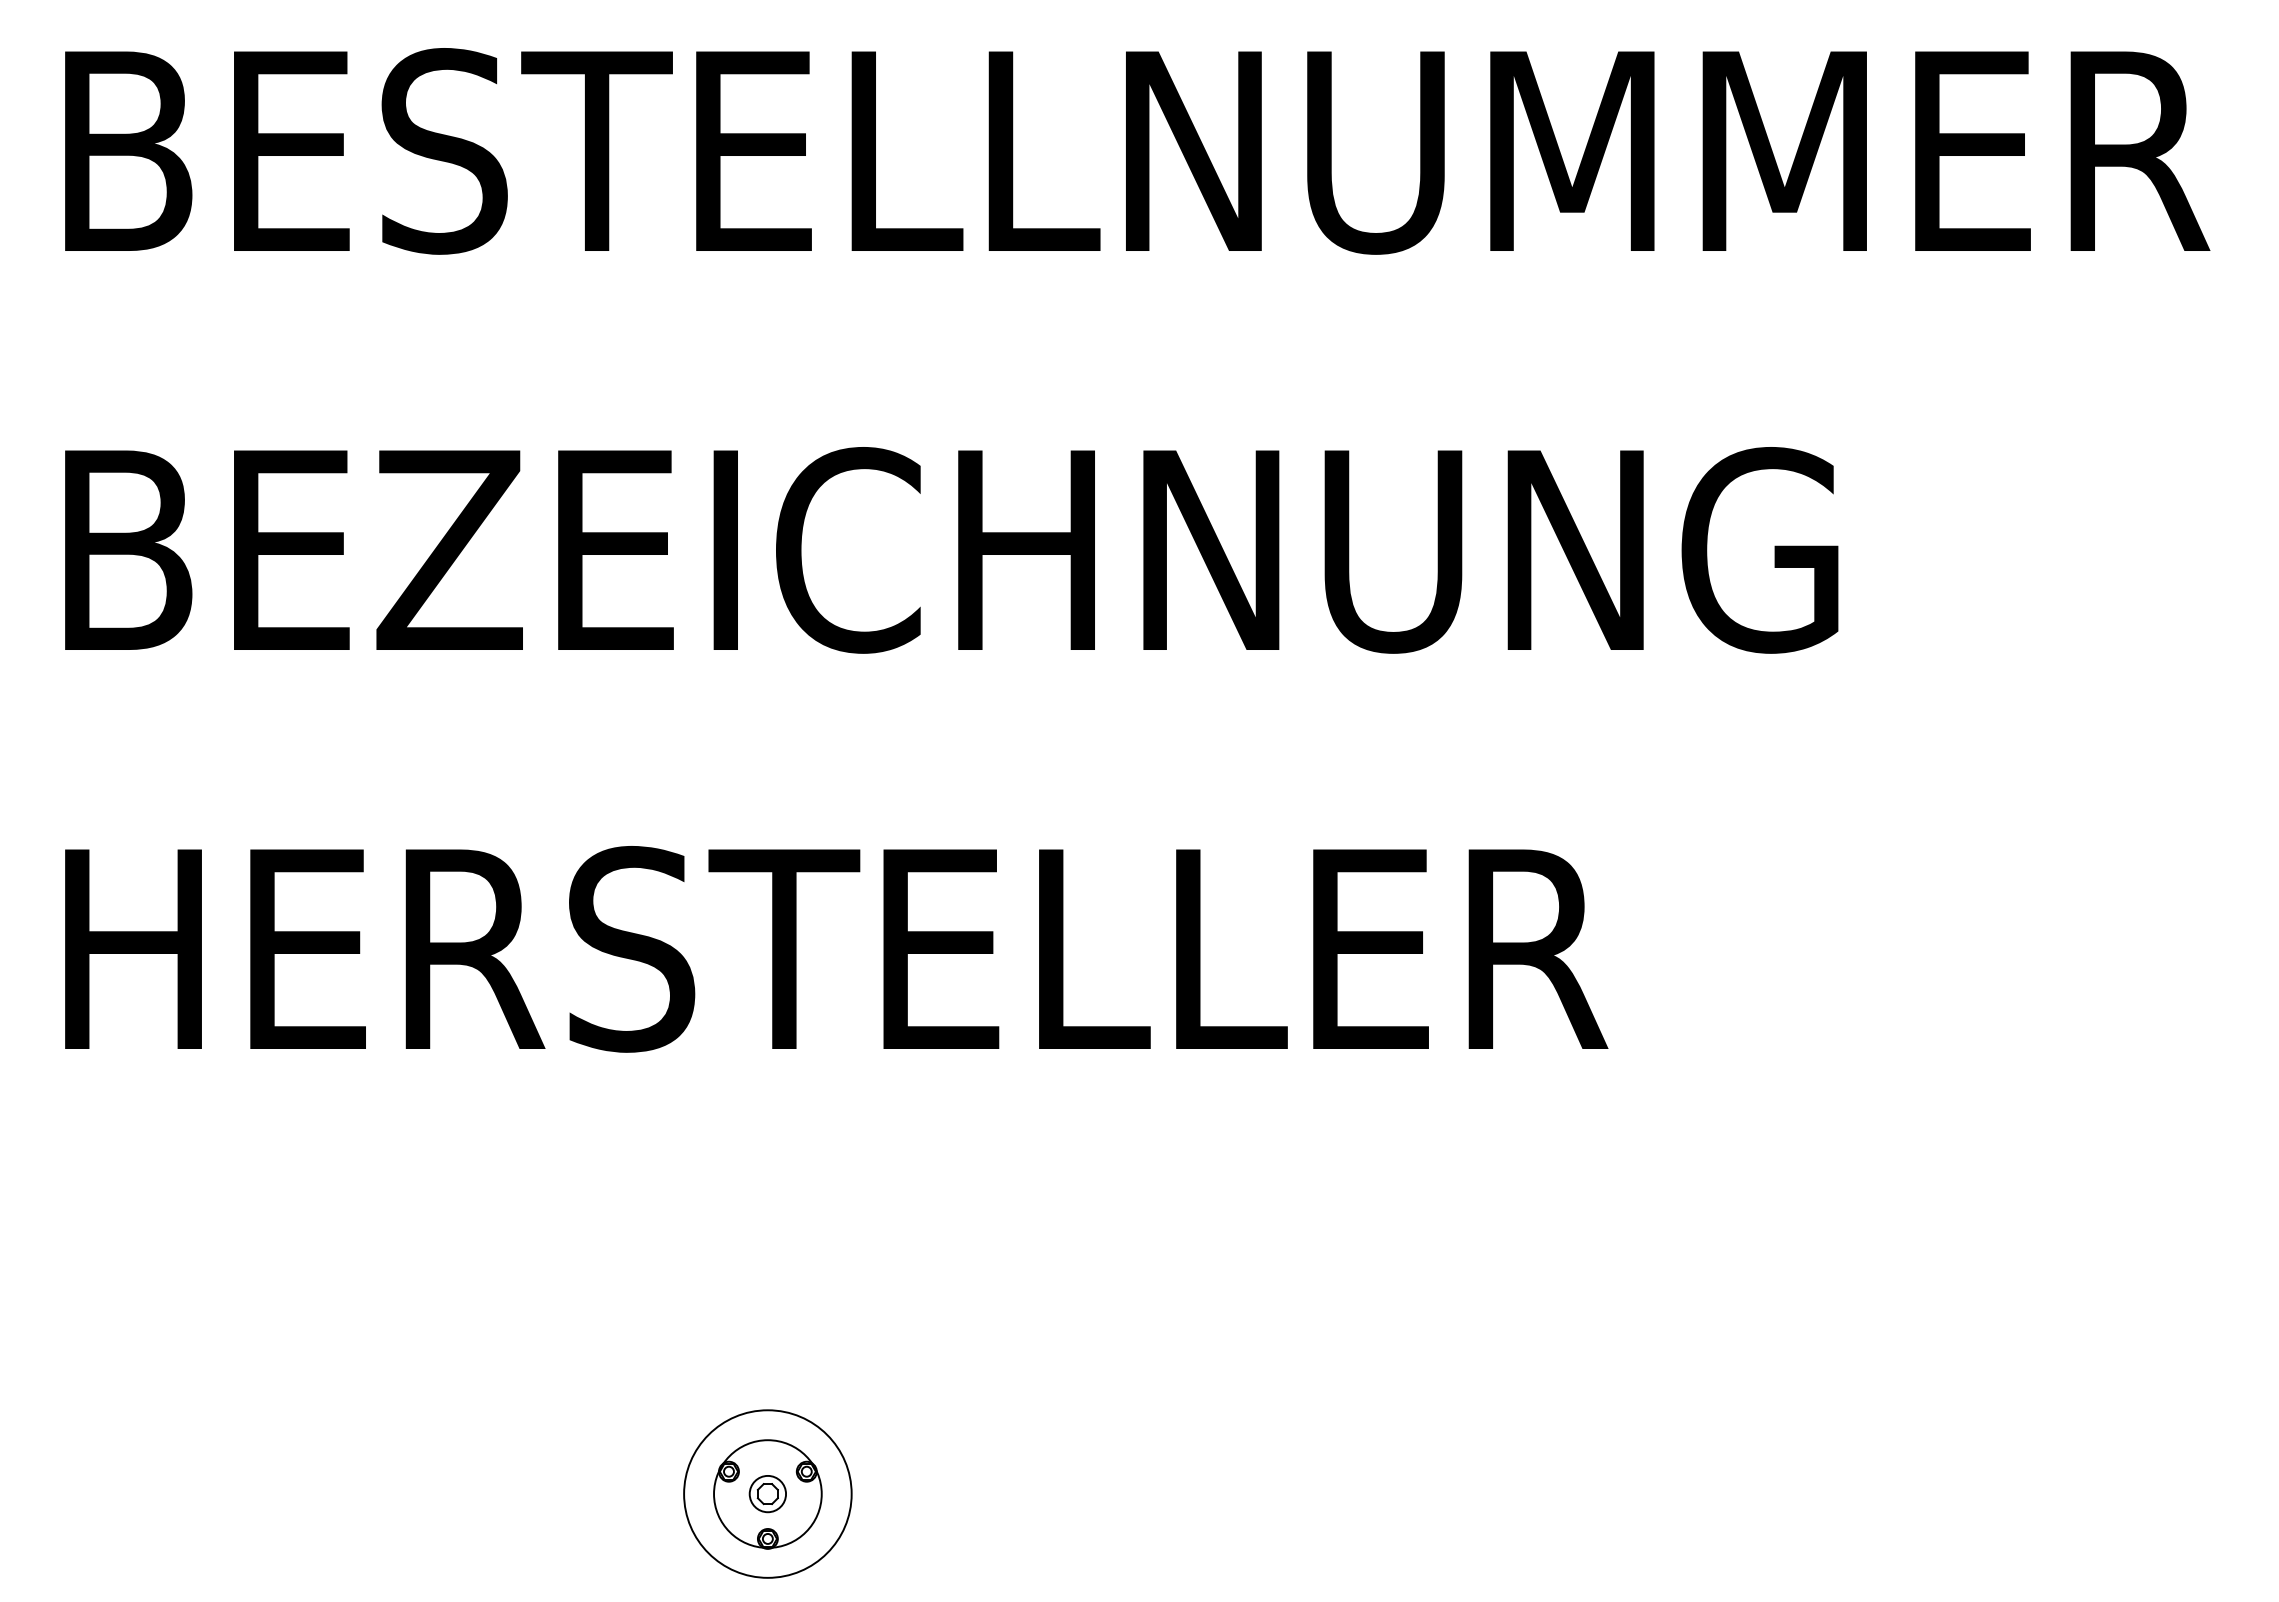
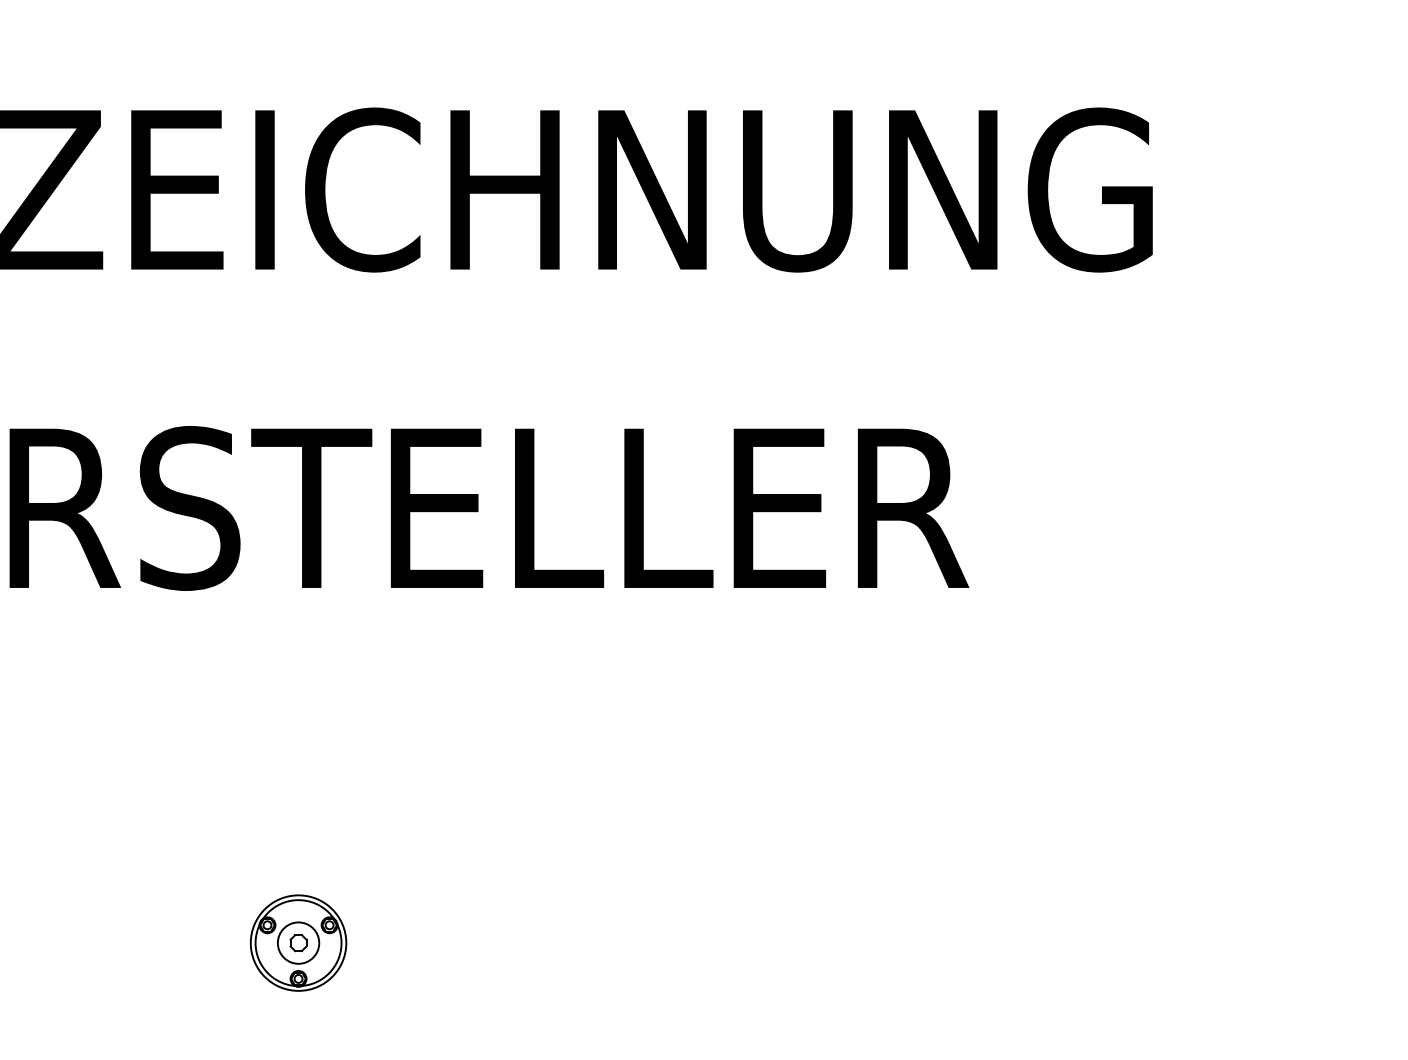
circle: (767, 1493) -> (298, 942), size x0.71
circle: (767, 1494) -> (298, 943), size x1.43

